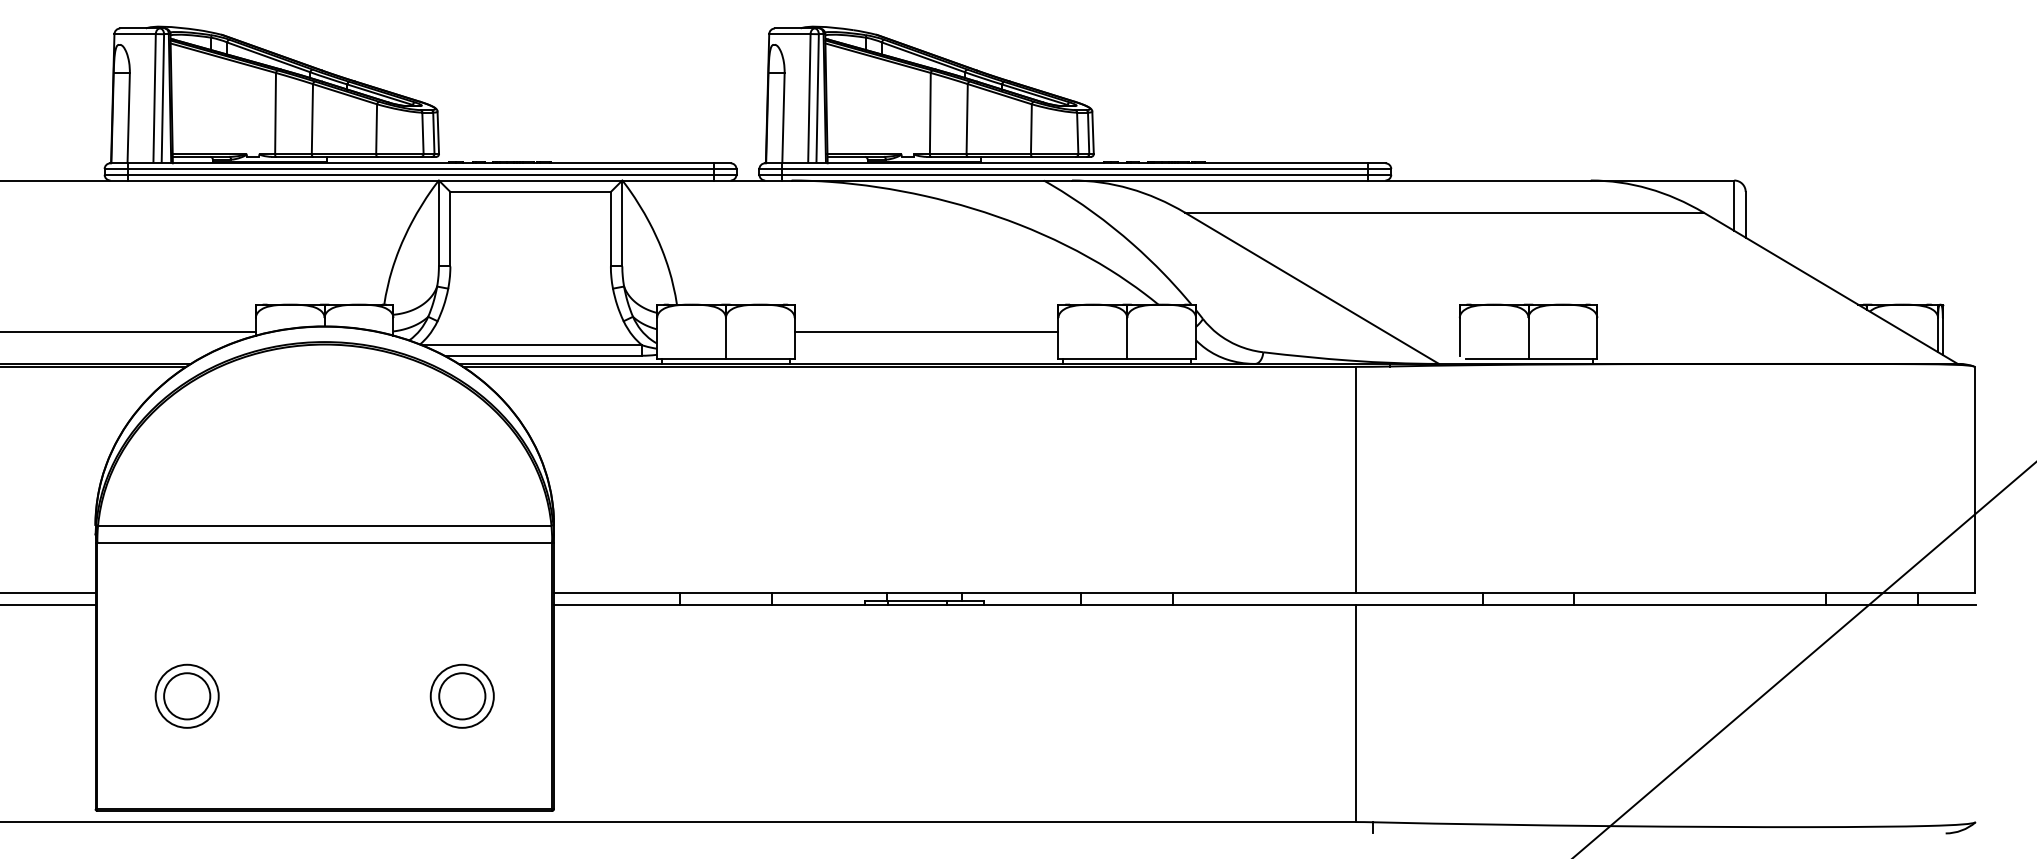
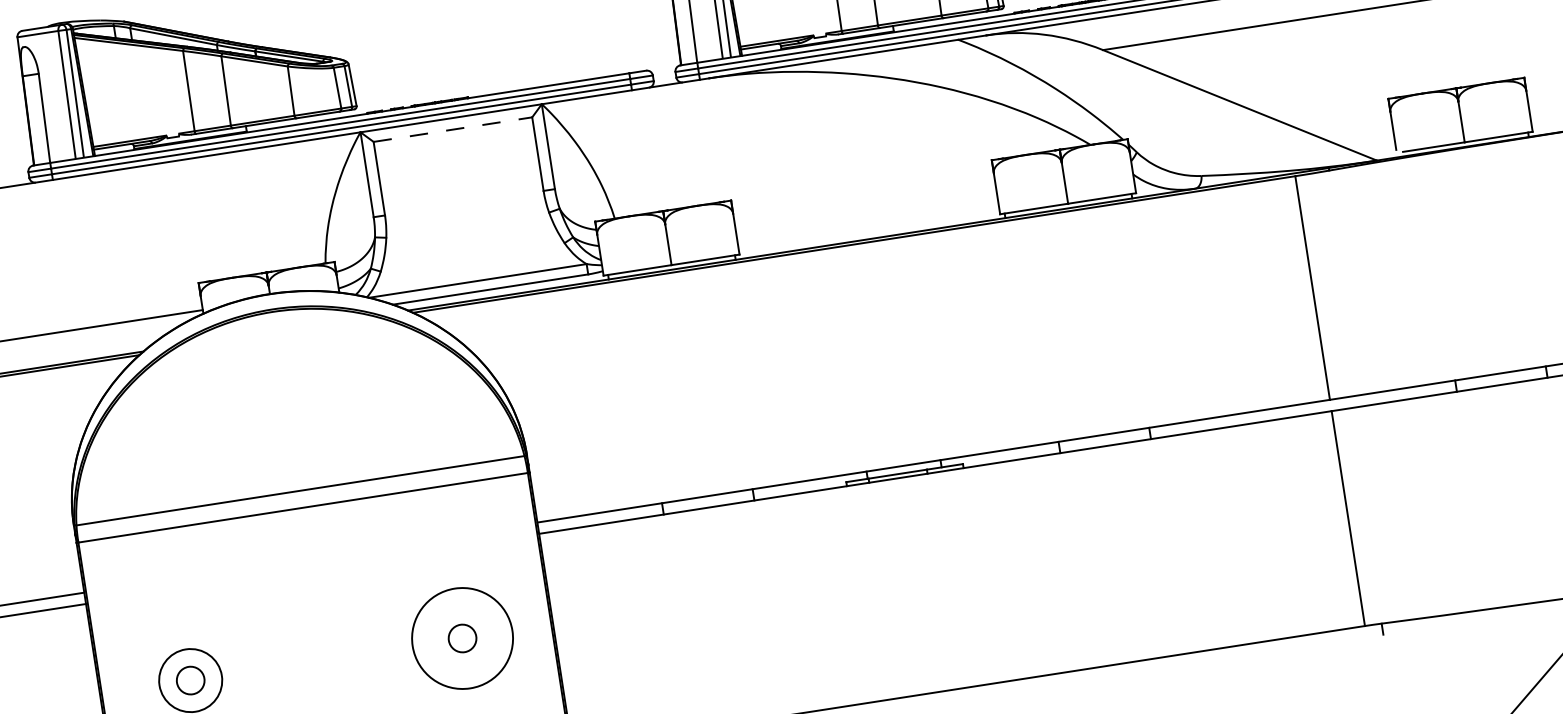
line: (531, 191) -> (453, 129), solid -> dashed
line: (926, 332) -> (865, 207), removed
circle: (461, 695) -> (461, 637), size x1.6
circle: (187, 696) -> (191, 680), size x0.6
circle: (462, 696) -> (462, 638), size x0.6

